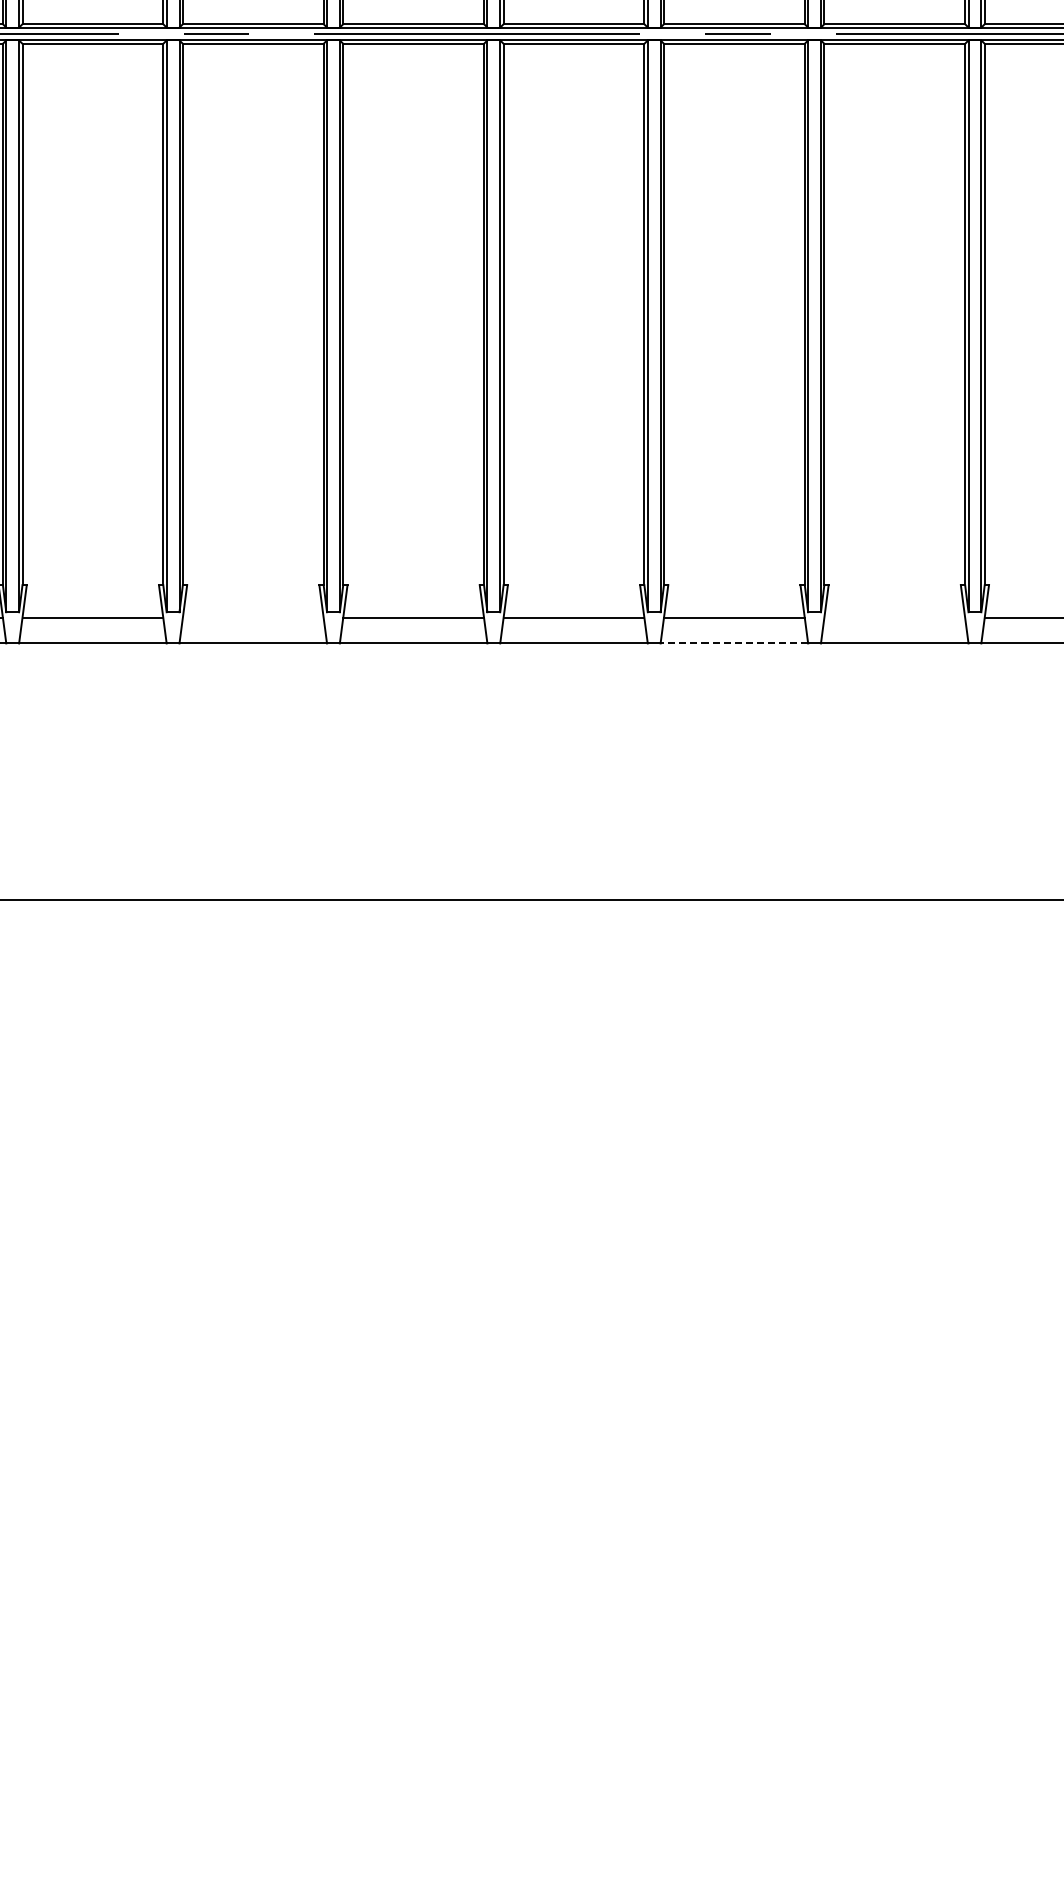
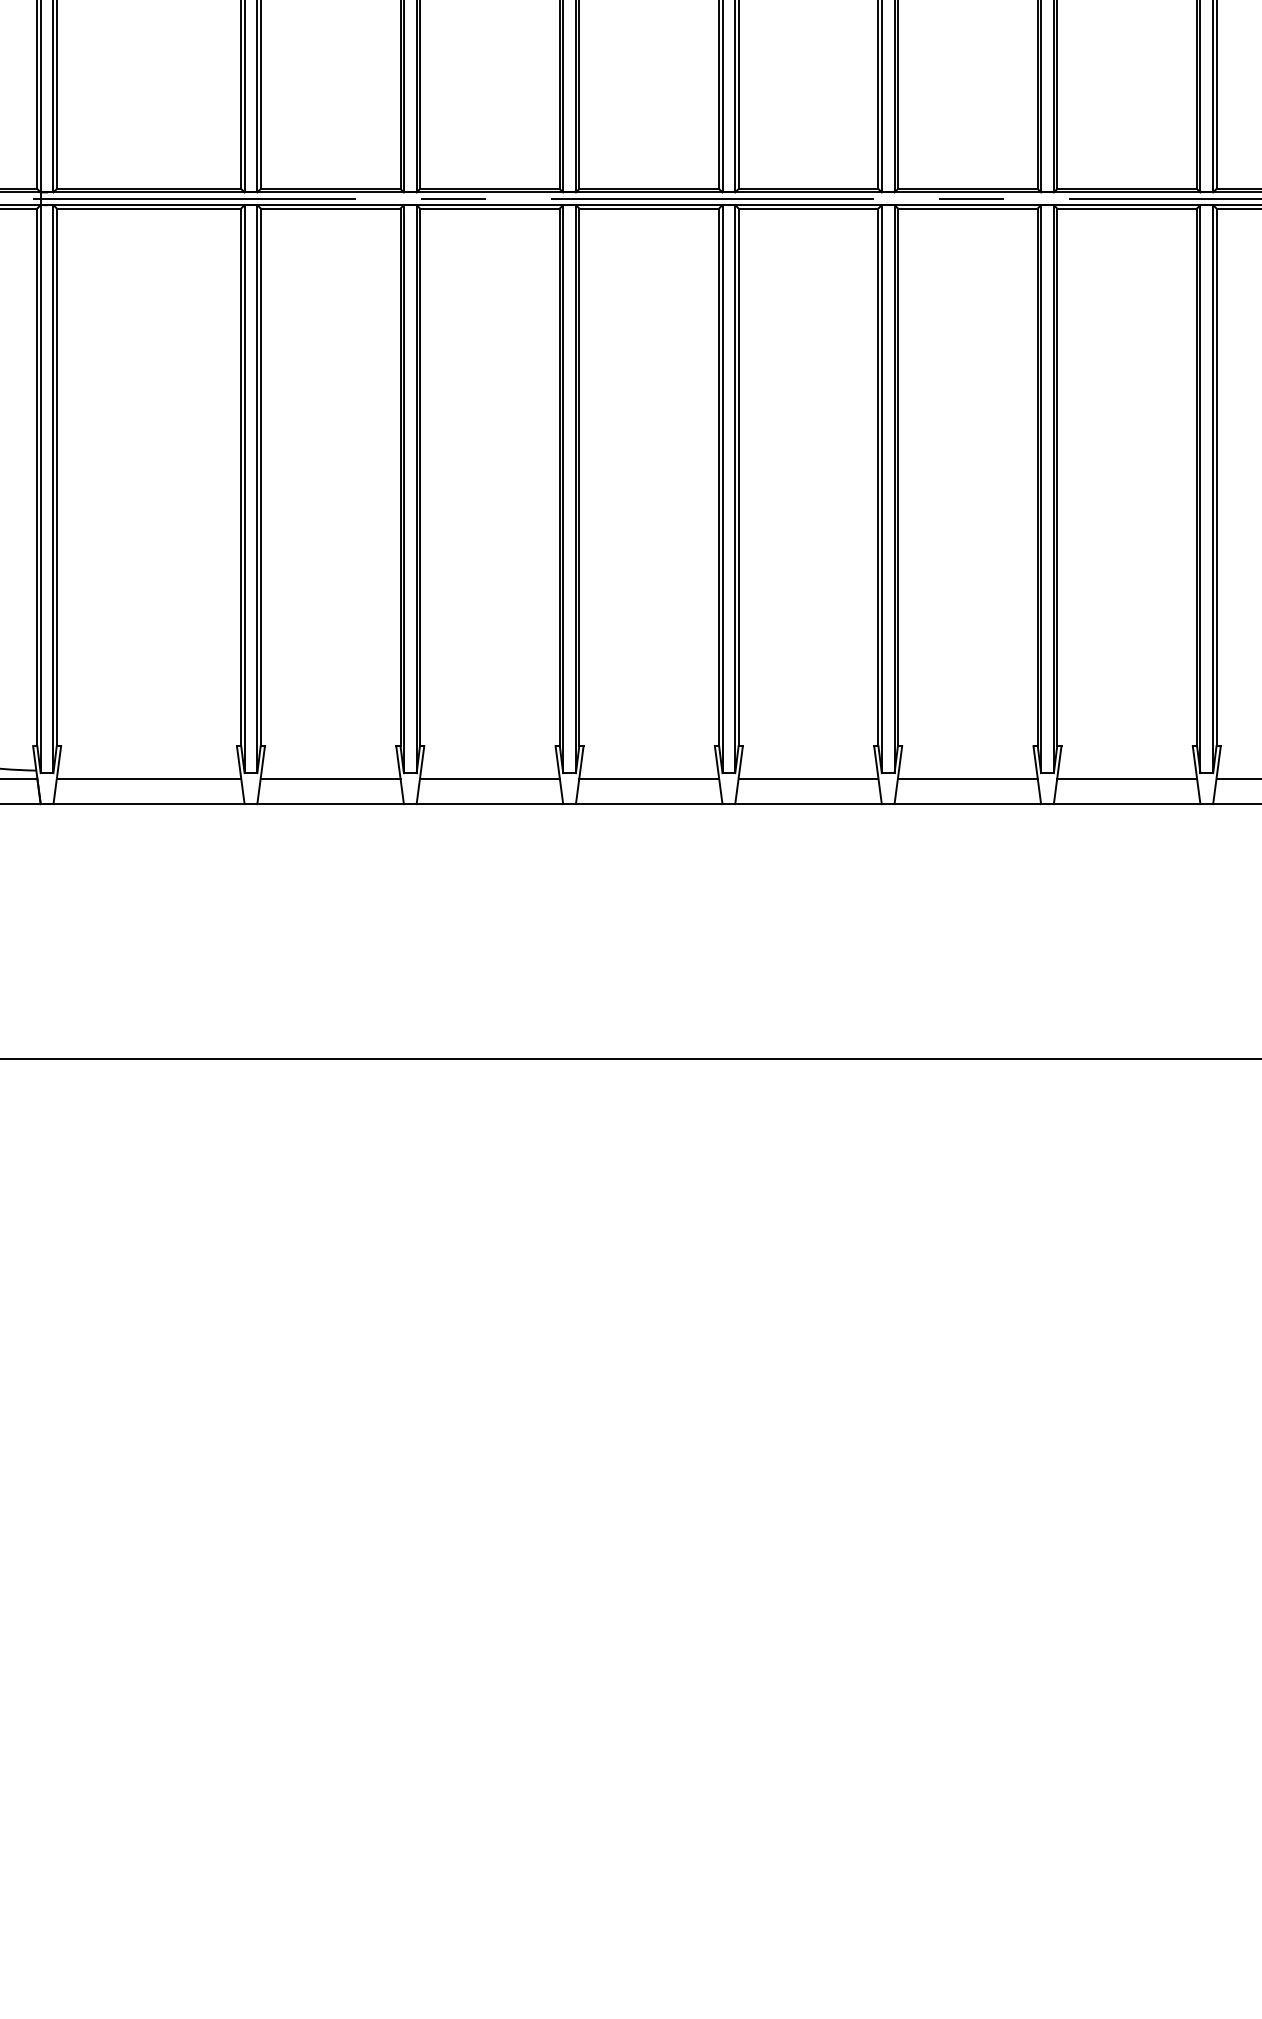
line: (252, 617) -> (489, 778), added
line: (895, 617) -> (1127, 778), added
line: (734, 643) -> (967, 804), dashed -> solid

